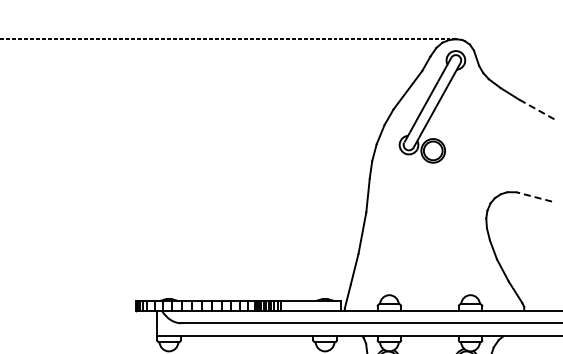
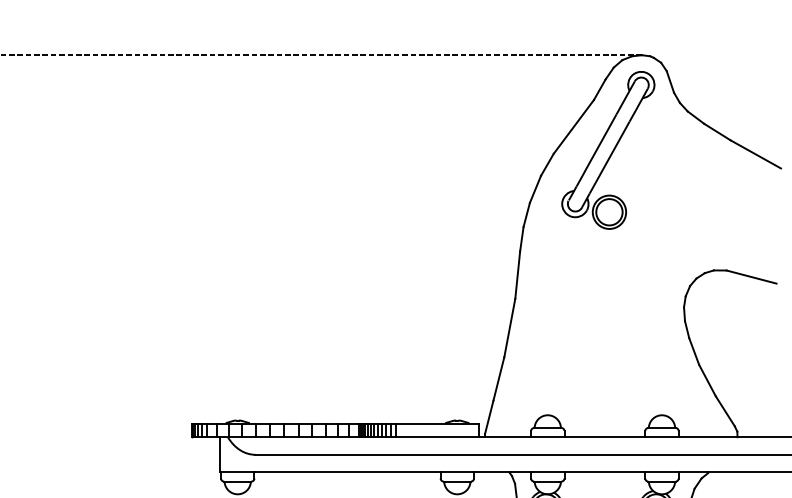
line: (537, 110) -> (756, 155), dashed -> solid
line: (533, 196) -> (750, 276), dashed -> solid

